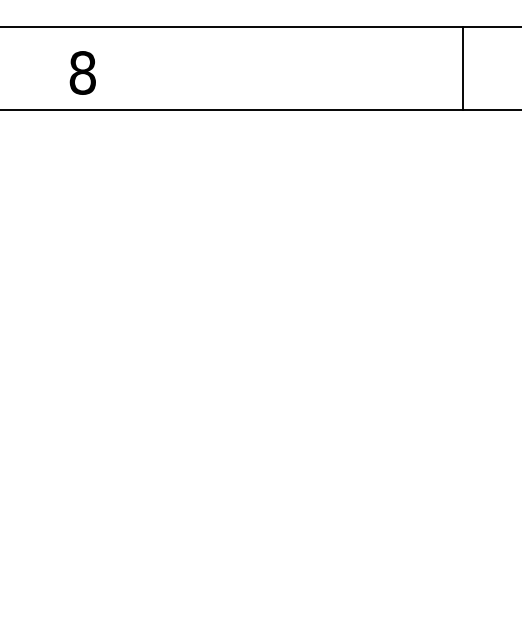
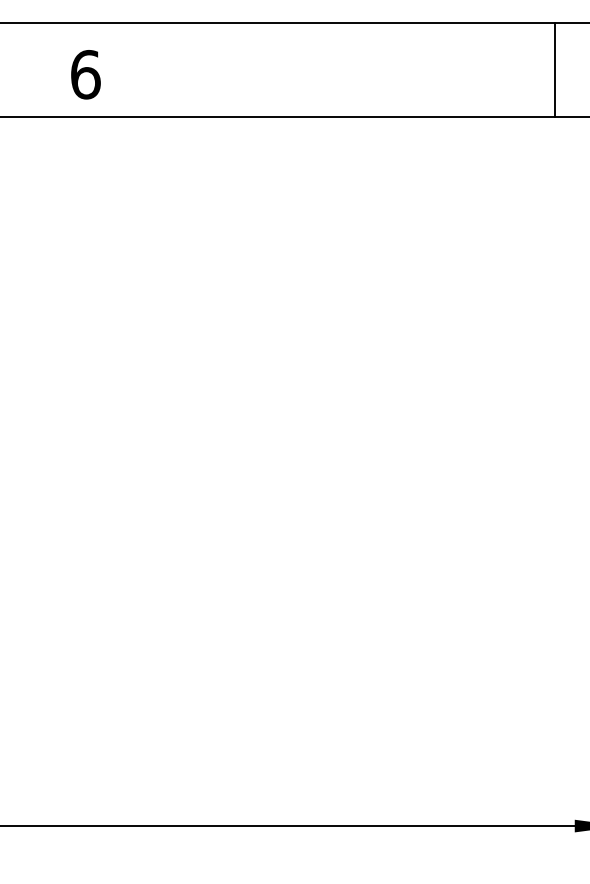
line: (462, 68) -> (554, 69), moved
text: (82, 72) -> (85, 74), 8 -> 6

